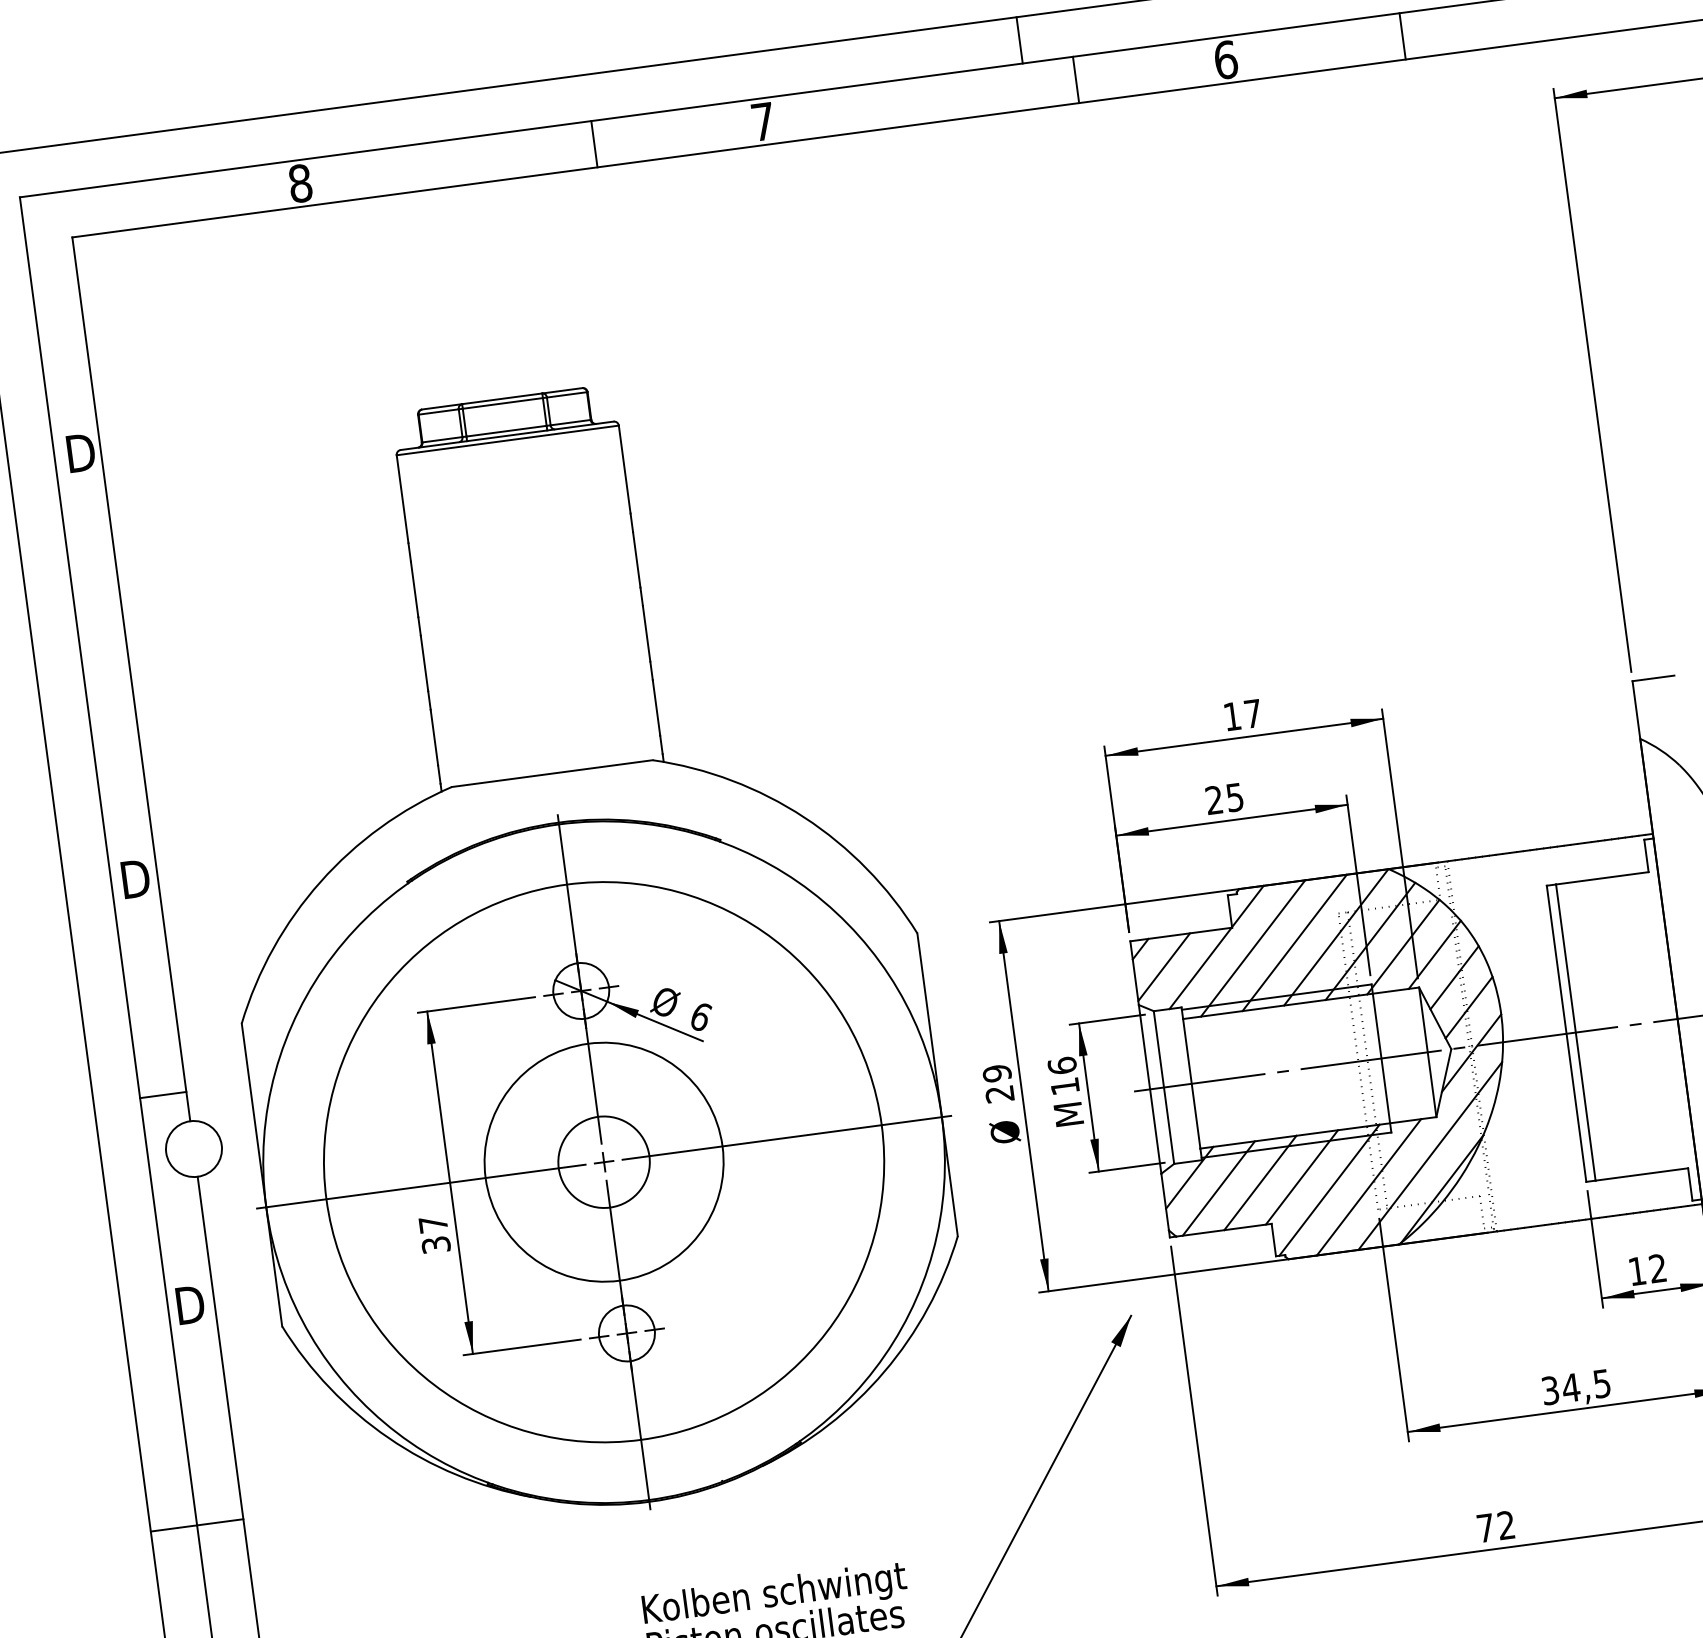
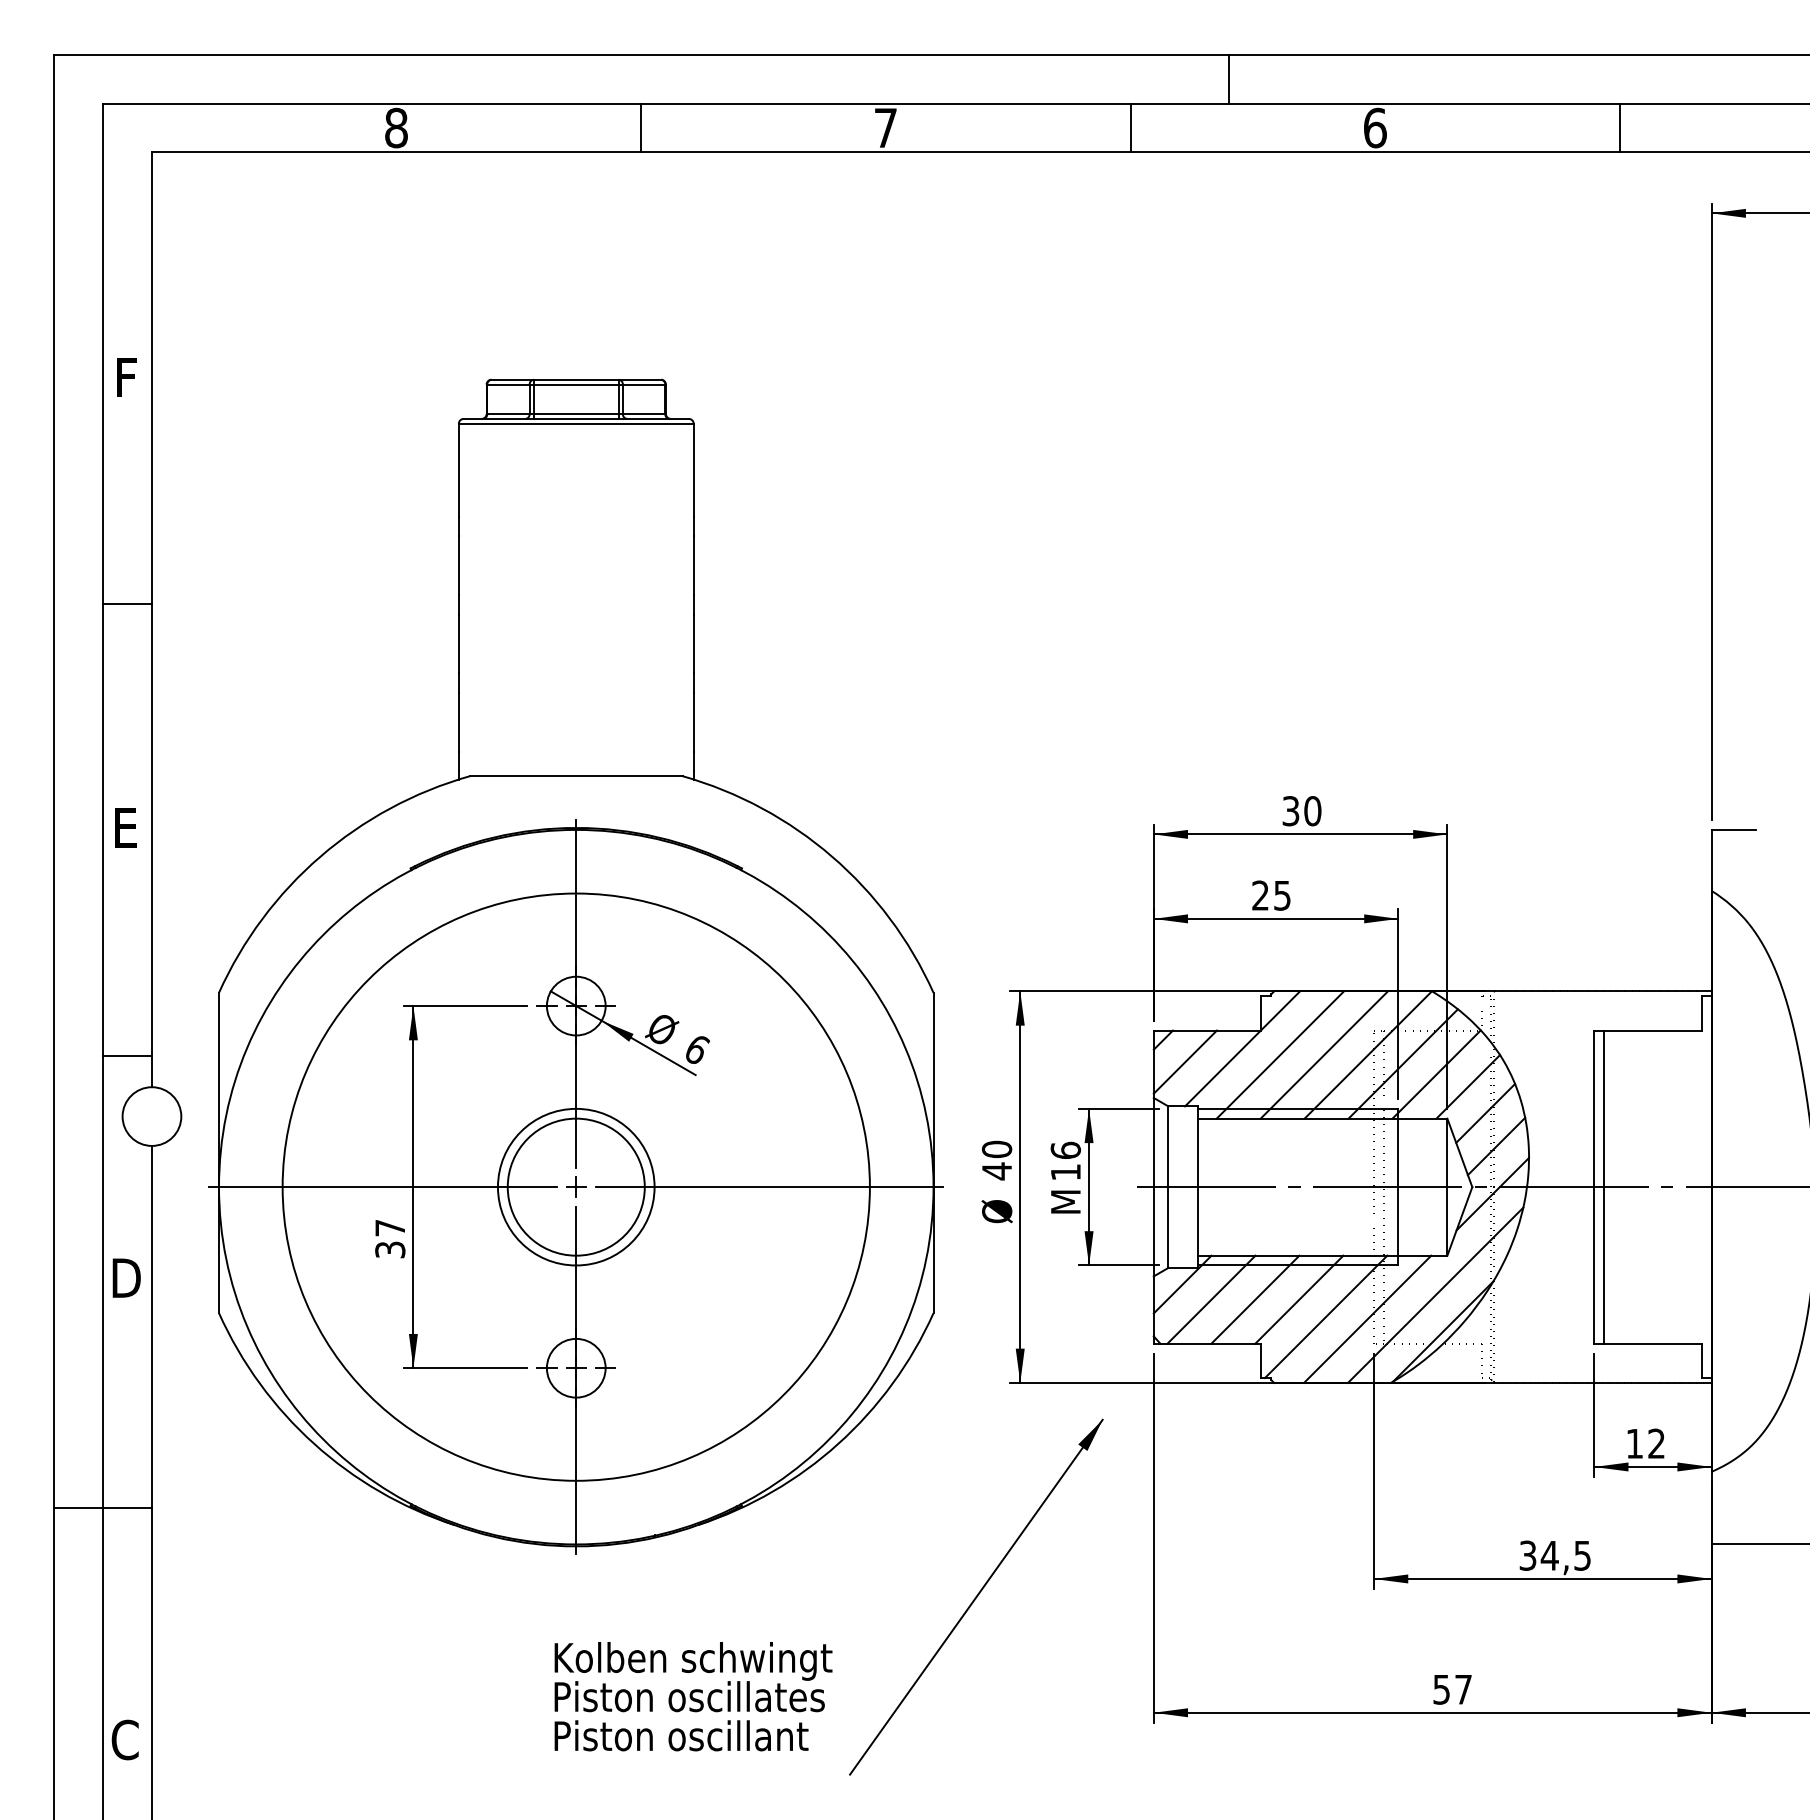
line: (1402, 35) -> (1620, 127), moved
line: (1019, 39) -> (1228, 78), moved
line: (1075, 79) -> (1130, 127), moved
line: (594, 143) -> (641, 127), moved
text: (81, 452) -> (131, 377), D -> F
line: (106, 667) -> (127, 604), added
text: (1242, 715) -> (1301, 811), 17 -> 30
text: (136, 878) -> (129, 827), D -> E
text: (998, 1083) -> (996, 1160), 29 -> 40
circle: (603, 1161) -> (575, 1186), size x0.62
circle: (603, 1161) -> (575, 1186), size x1.43
text: (1495, 1526) -> (1452, 1689), 72 -> 57

